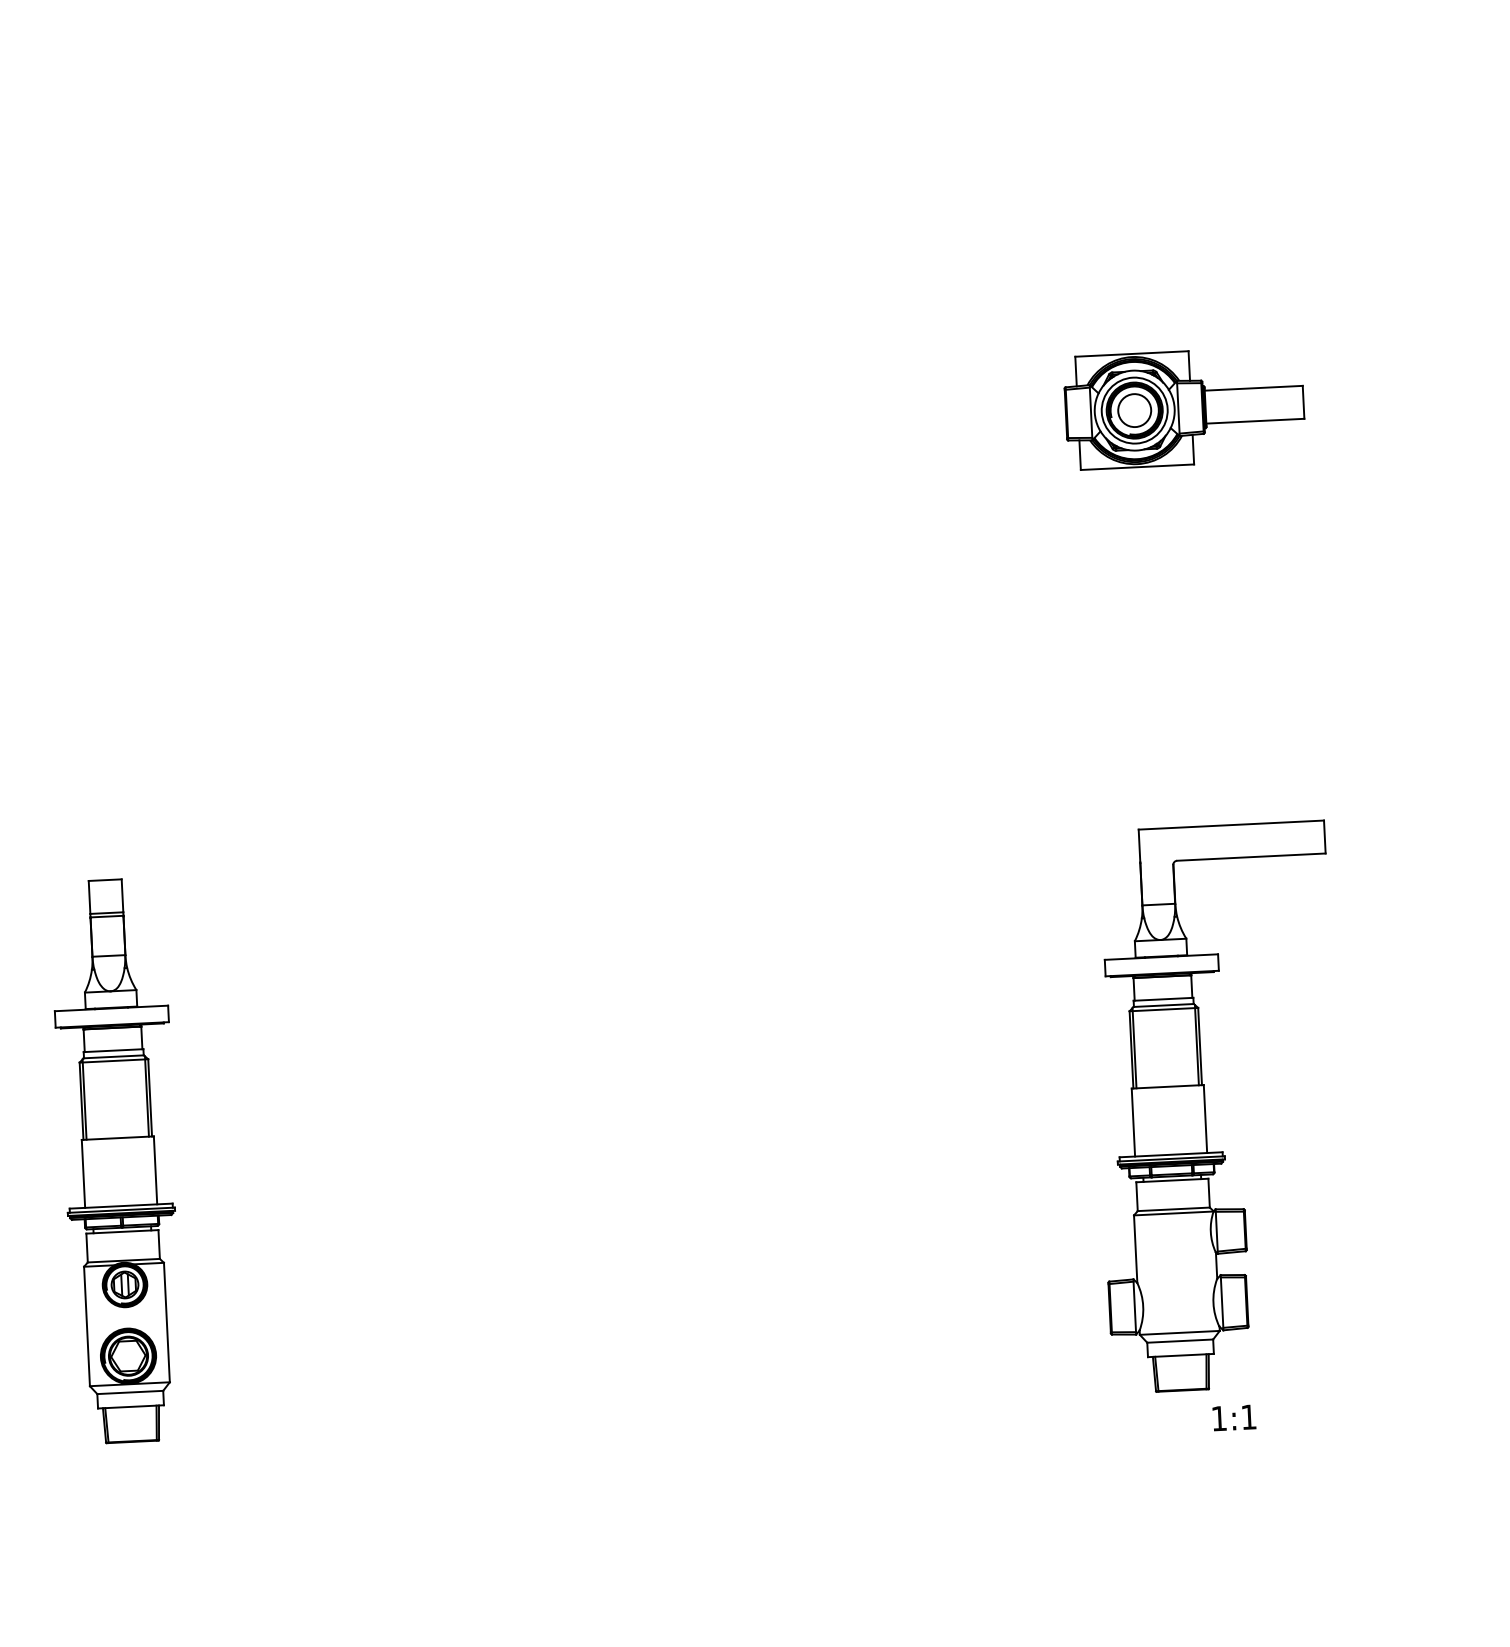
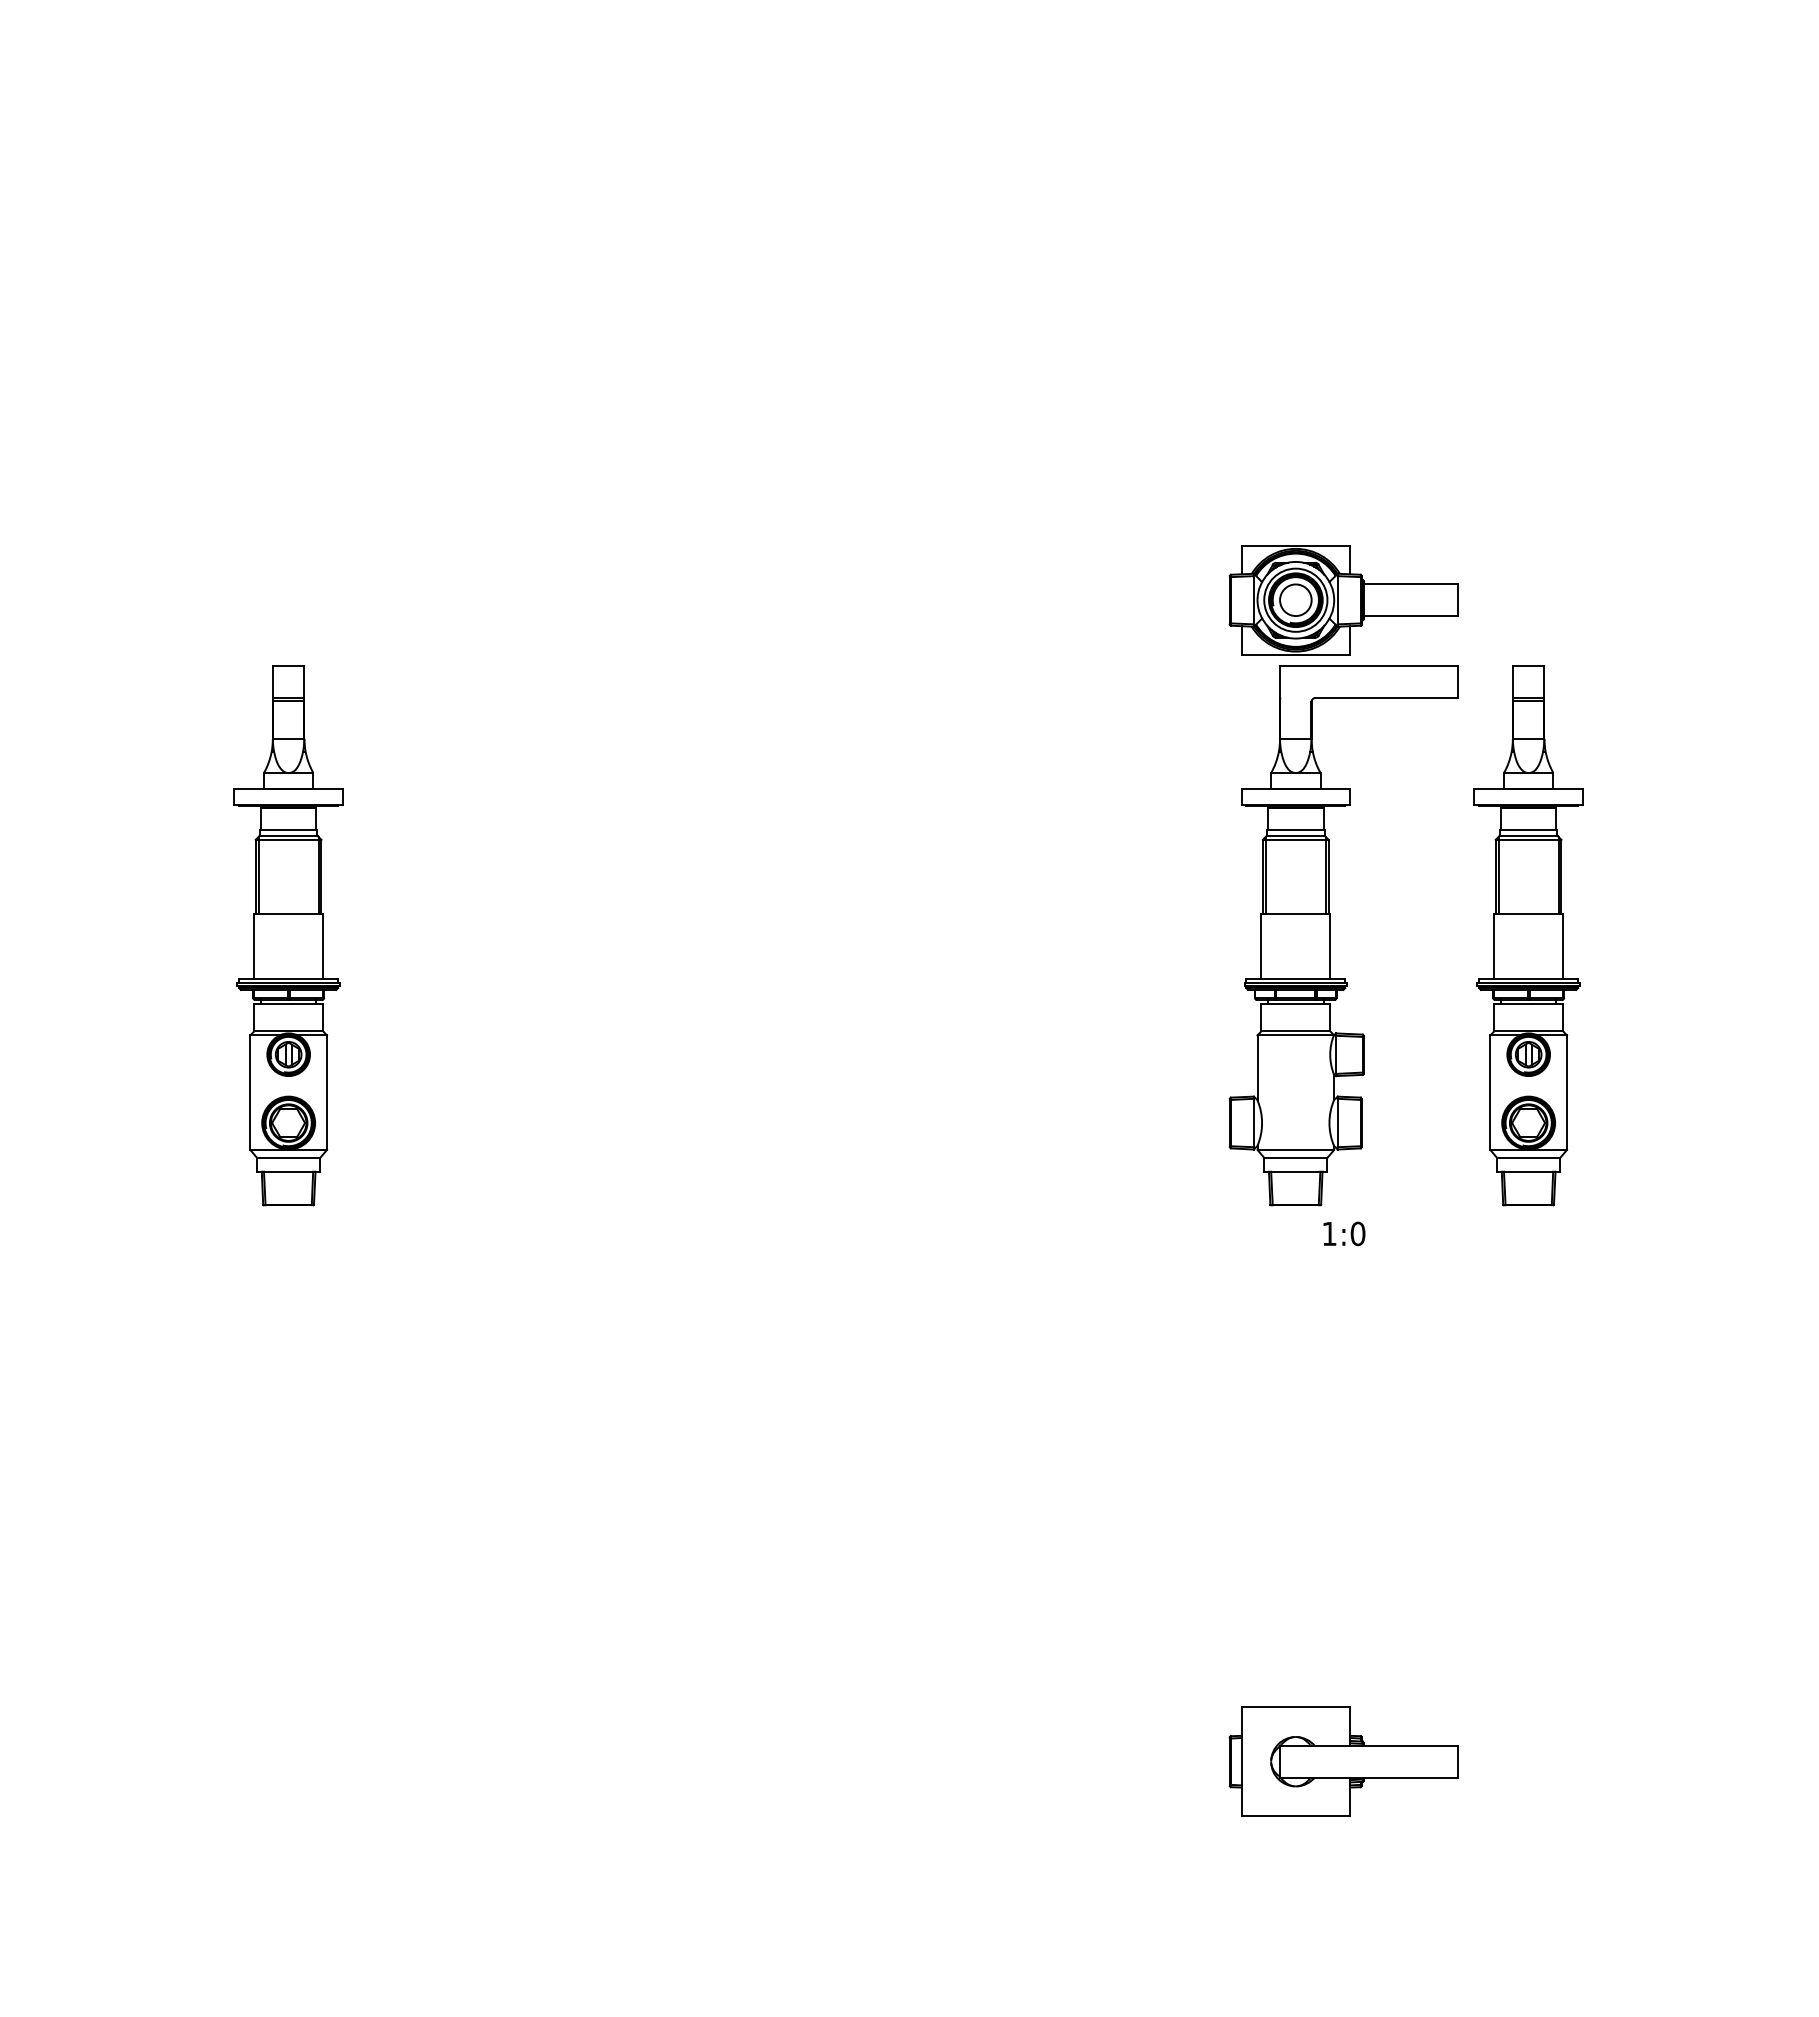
part: (1184, 408) -> (1343, 600), moved
part: (1411, 1097) -> (1528, 935), added
text: (1248, 1416) -> (1357, 1233), 1:1 -> 1:0

